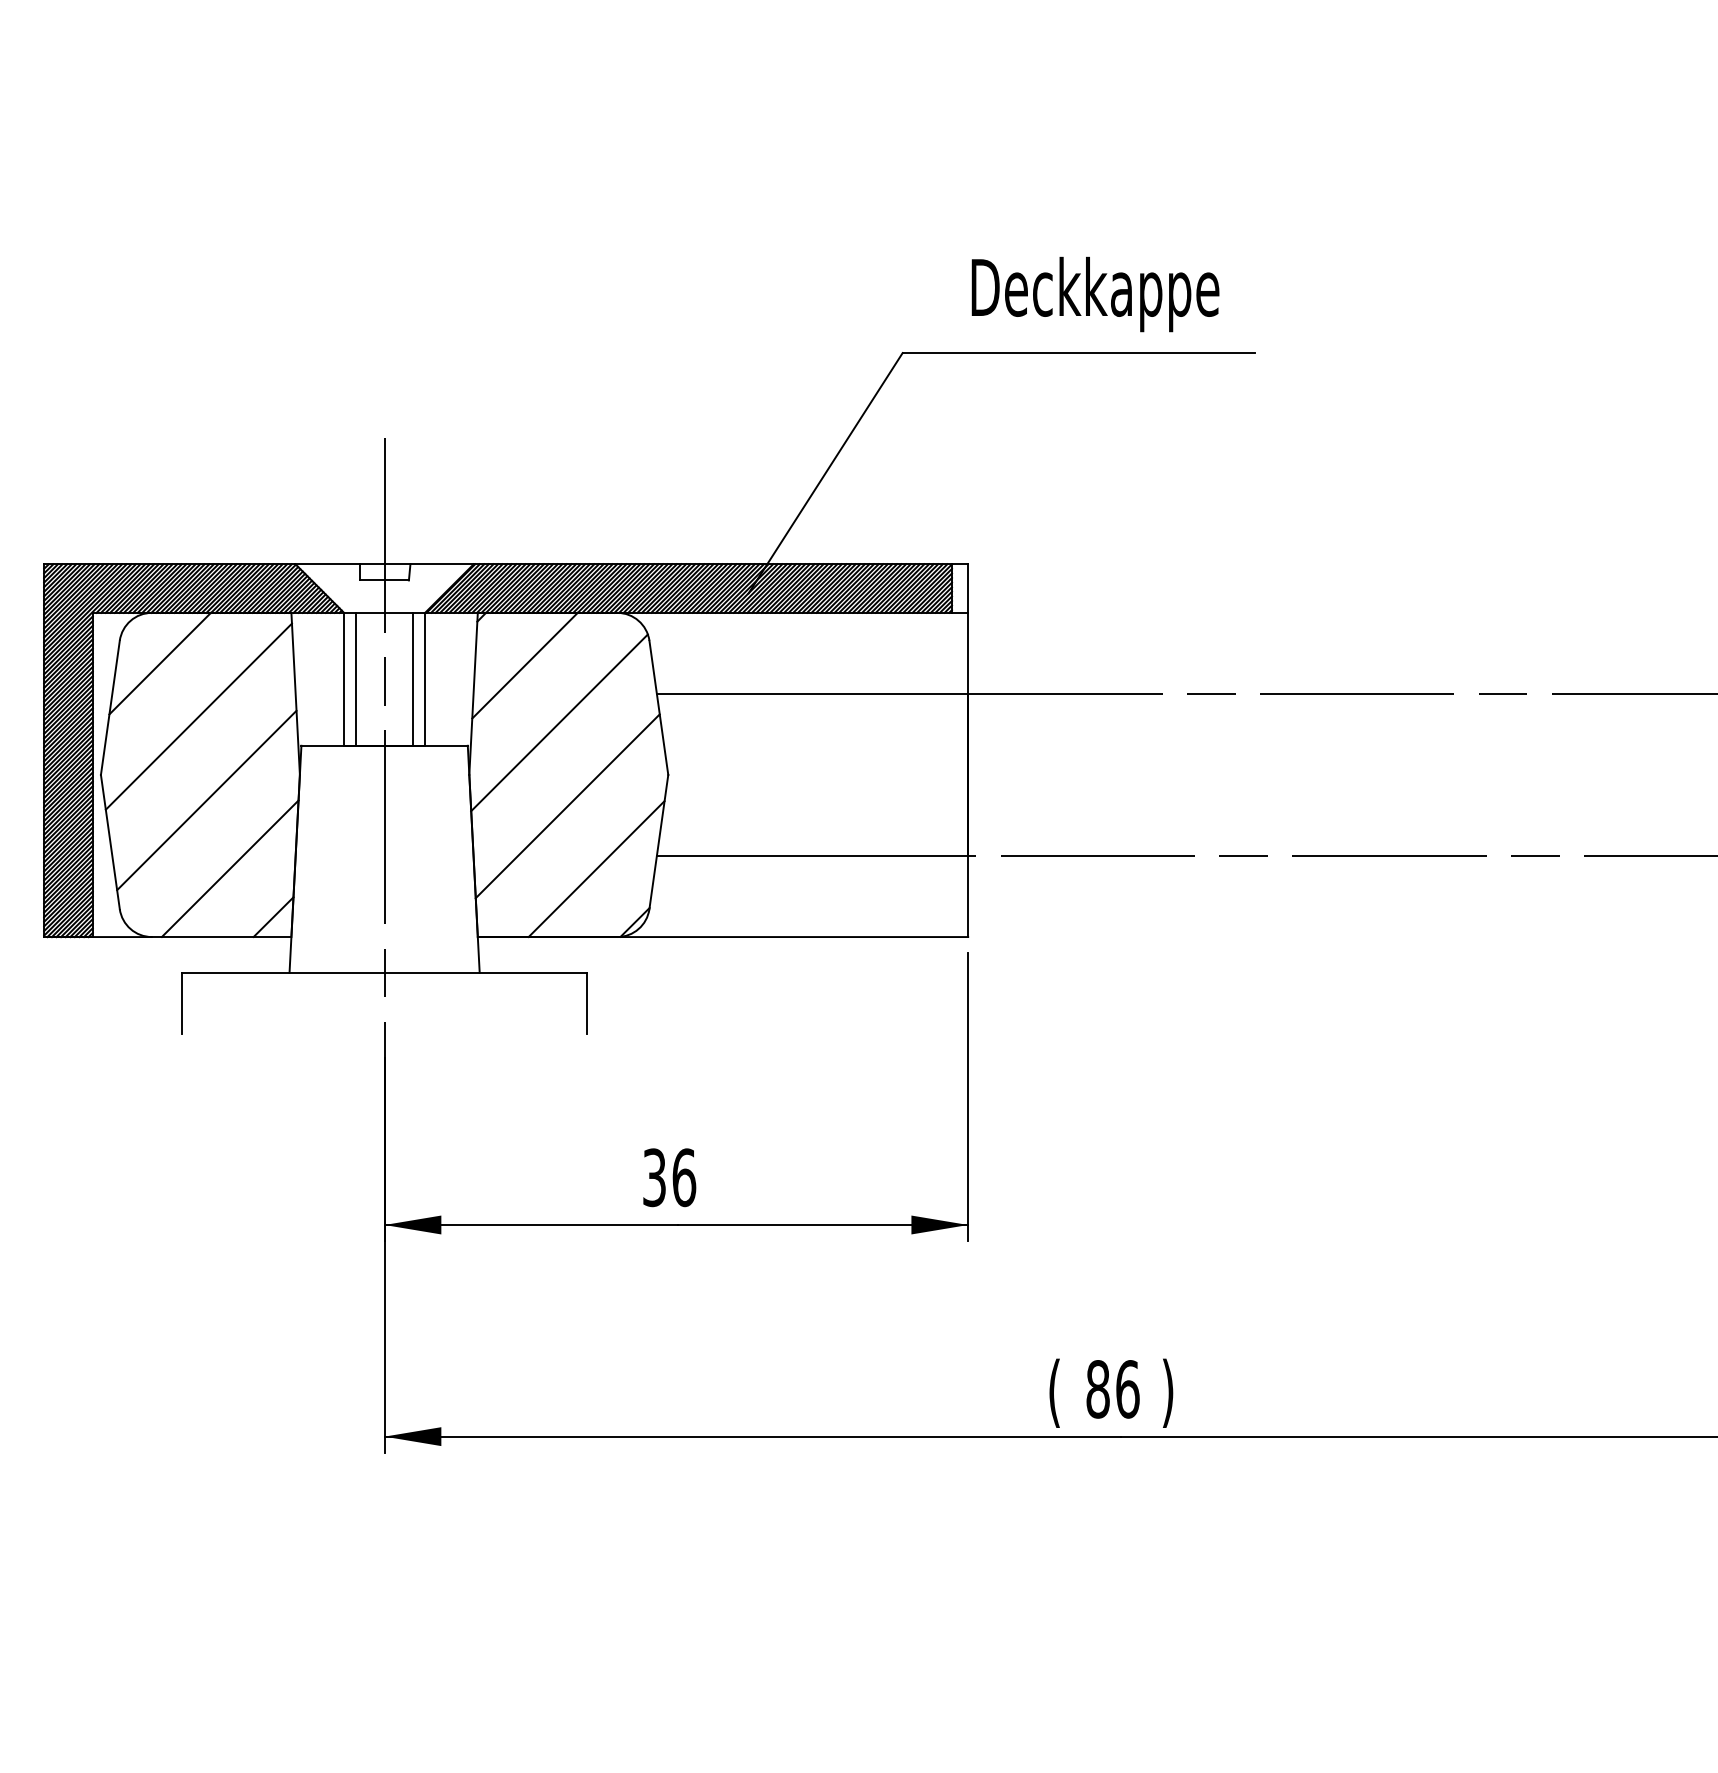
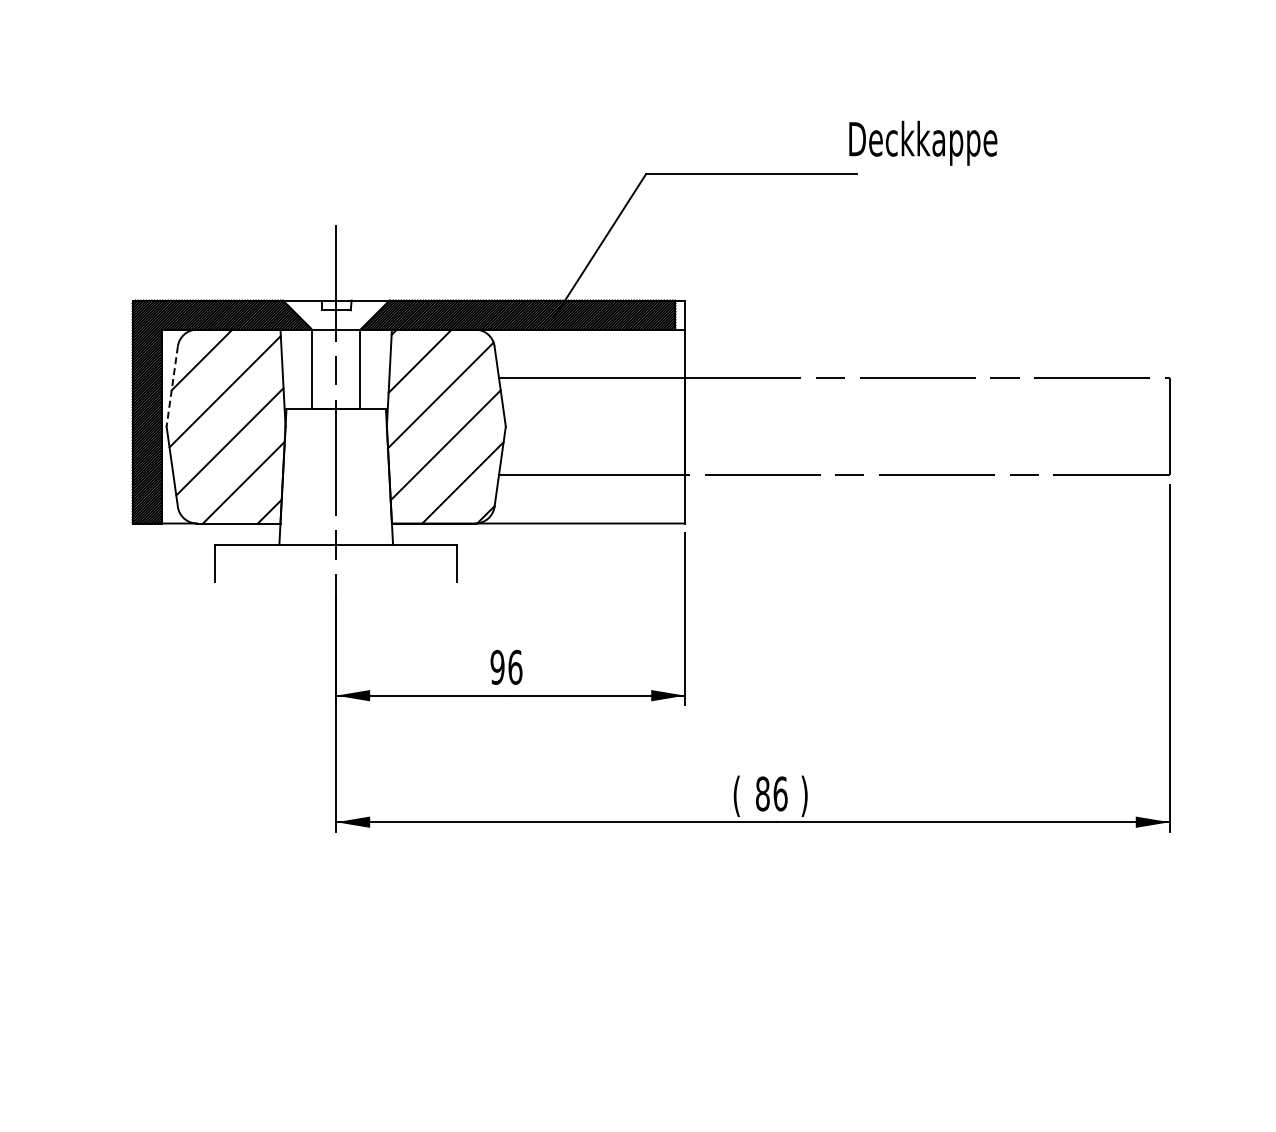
text: (1095, 293) -> (923, 142), moved
line: (356, 679) -> (319, 369), removed
line: (413, 679) -> (353, 369), removed
line: (110, 707) -> (172, 386), solid -> dashed
text: (654, 1177) -> (497, 667), 36 -> 96

